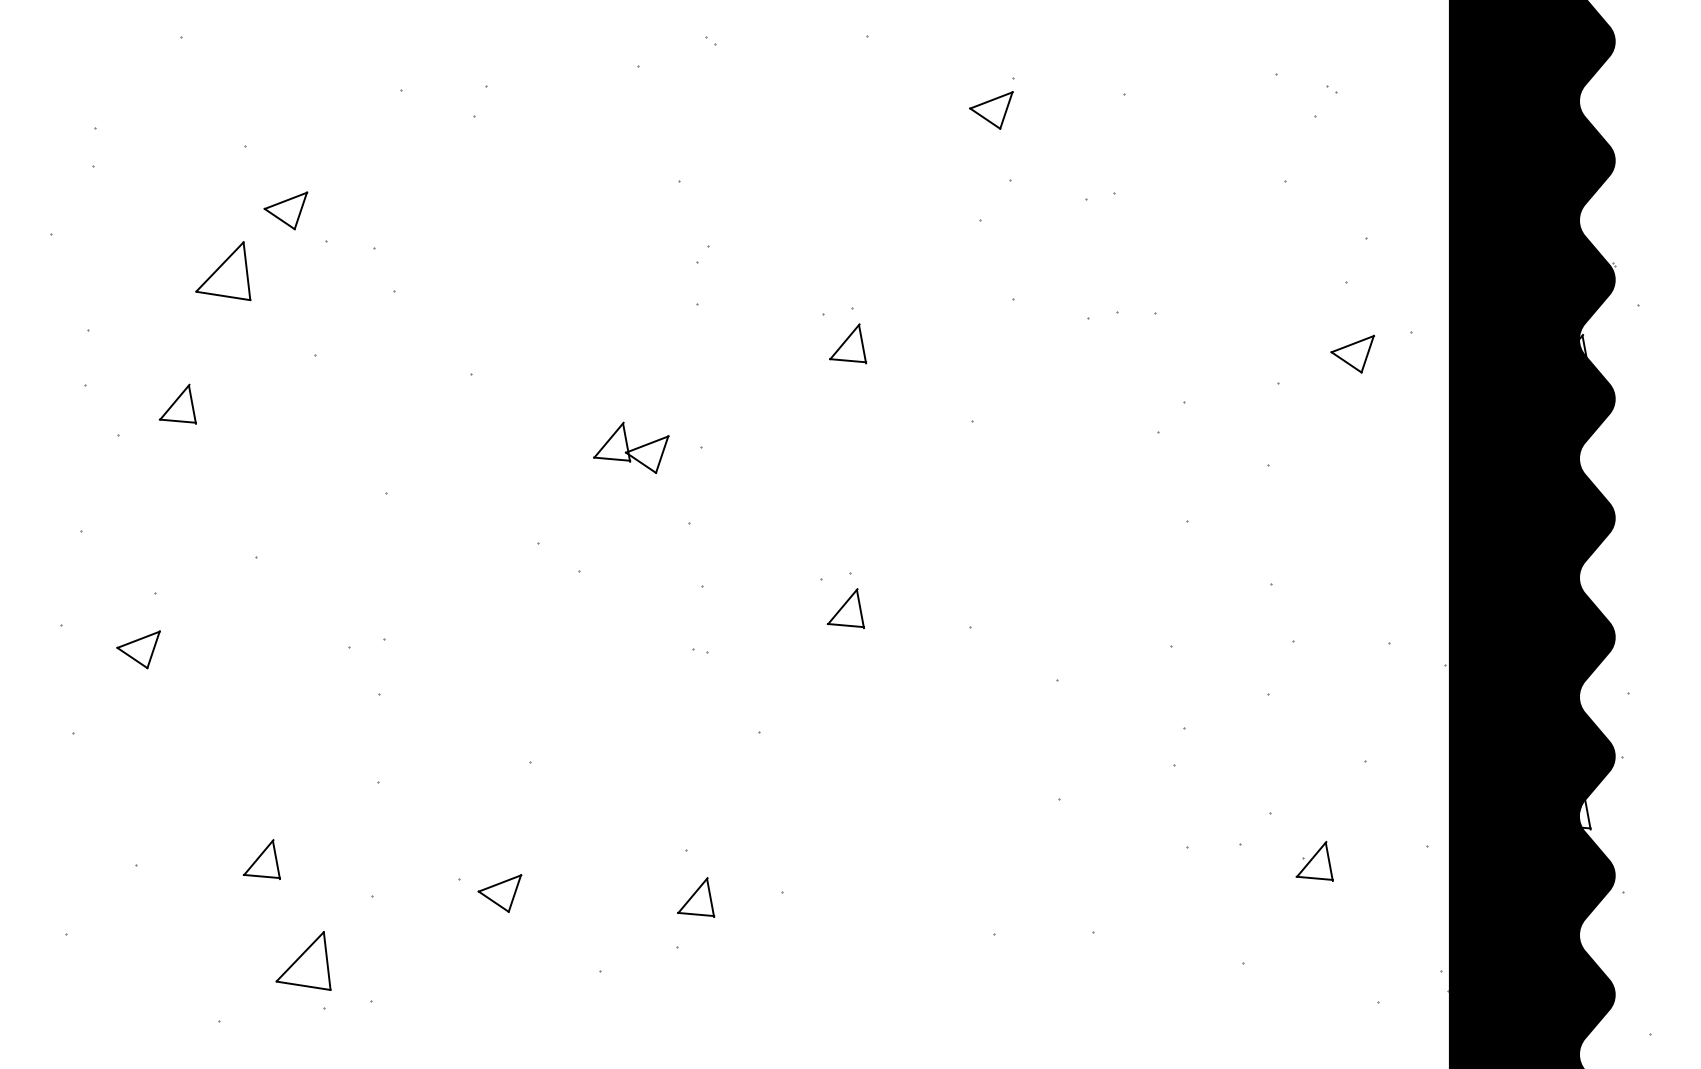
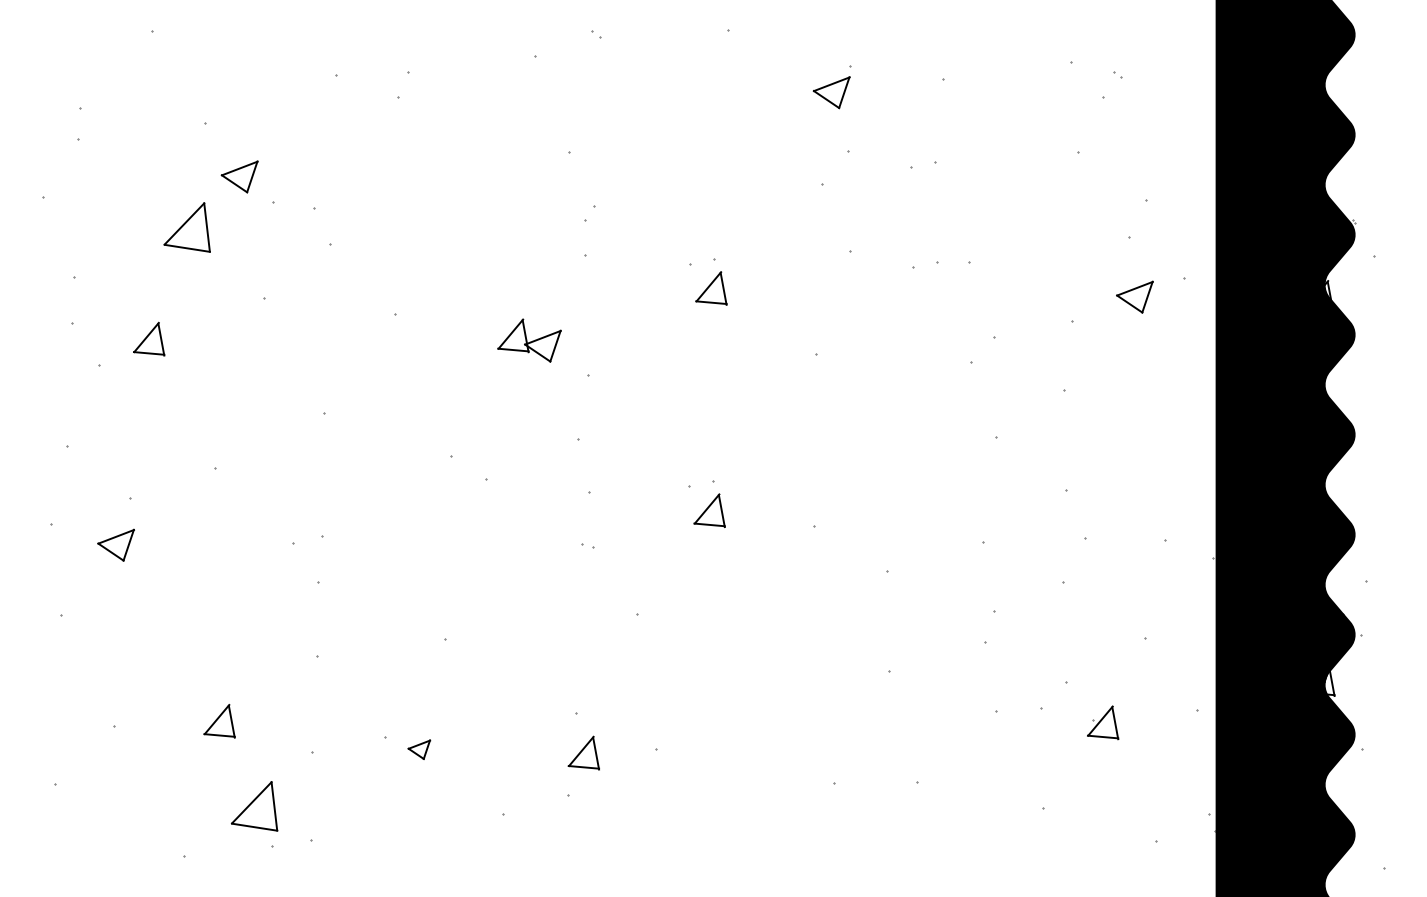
part: (631, 447) -> (529, 340), moved
part: (499, 893) -> (418, 749), size x0.6

